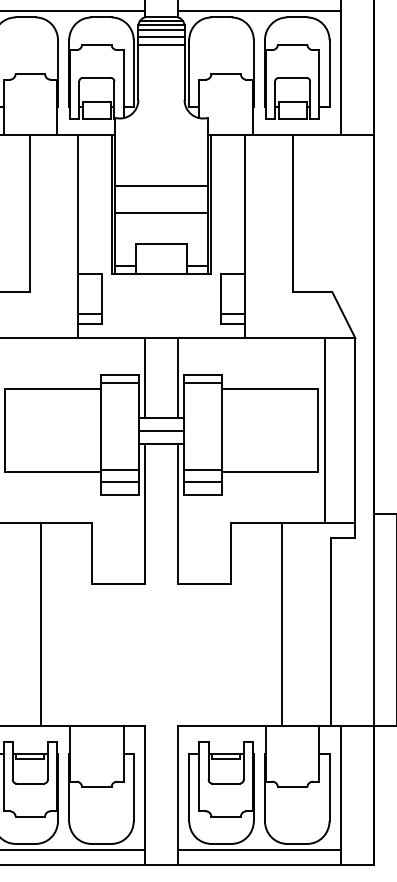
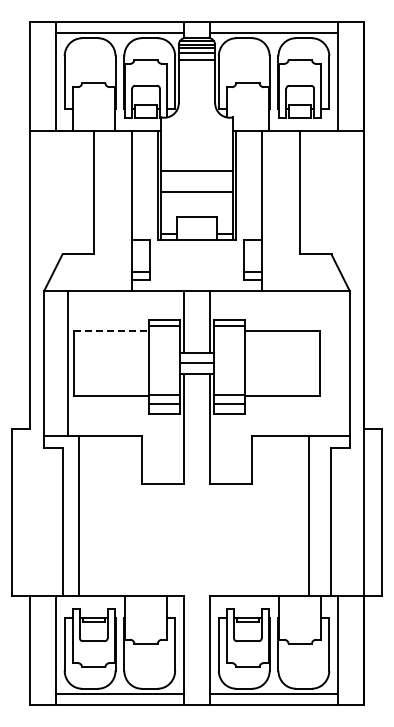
line: (54, 388) -> (112, 330), solid -> dashed
line: (324, 430) -> (325, 363), removed
line: (41, 625) -> (79, 516), moved
line: (281, 625) -> (308, 516), moved

